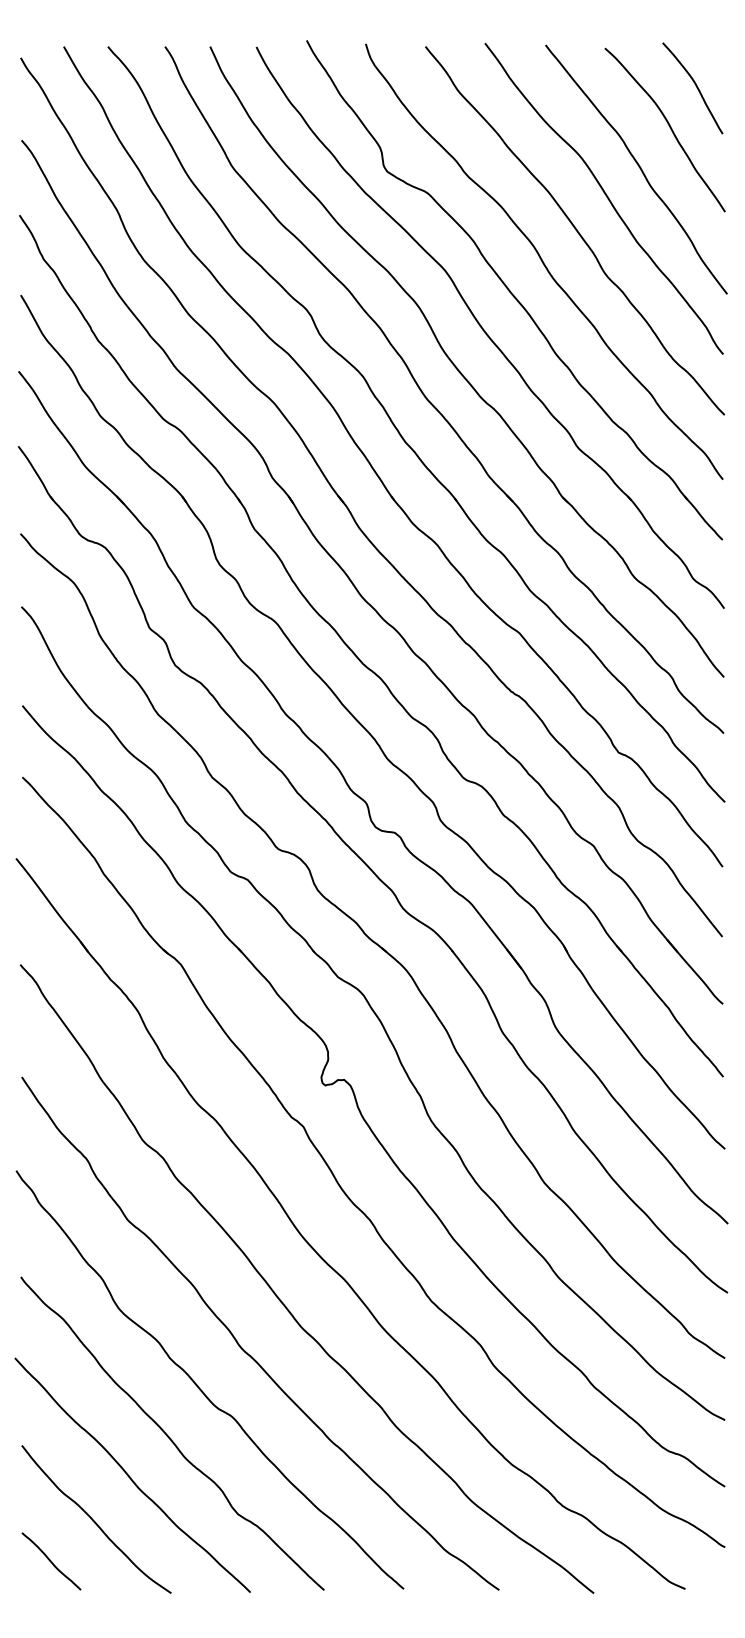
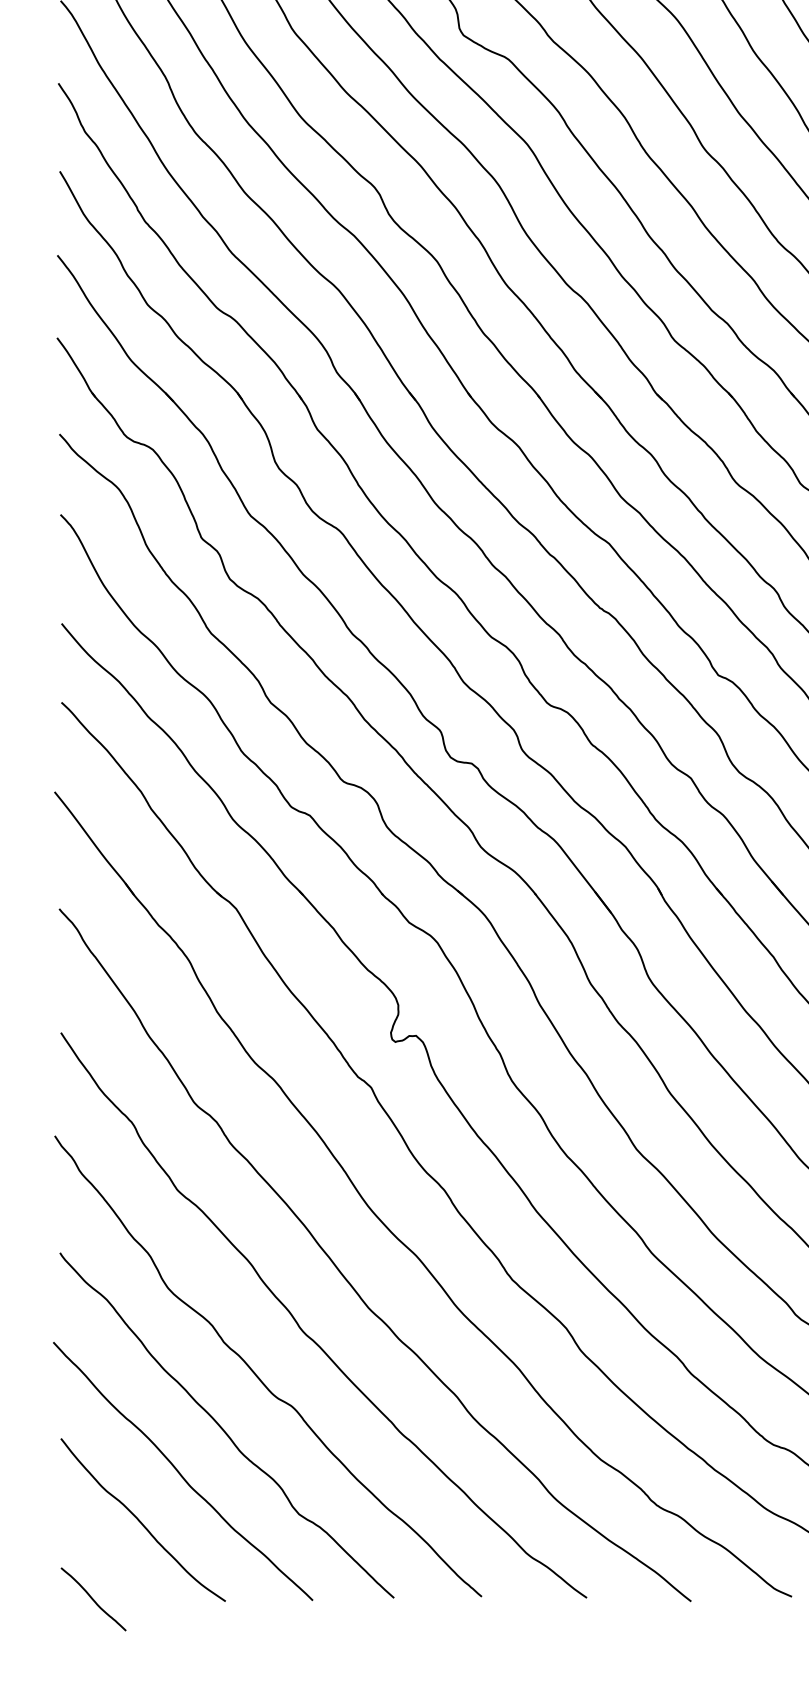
curve: (51, 1561) -> (93, 1599), moved

